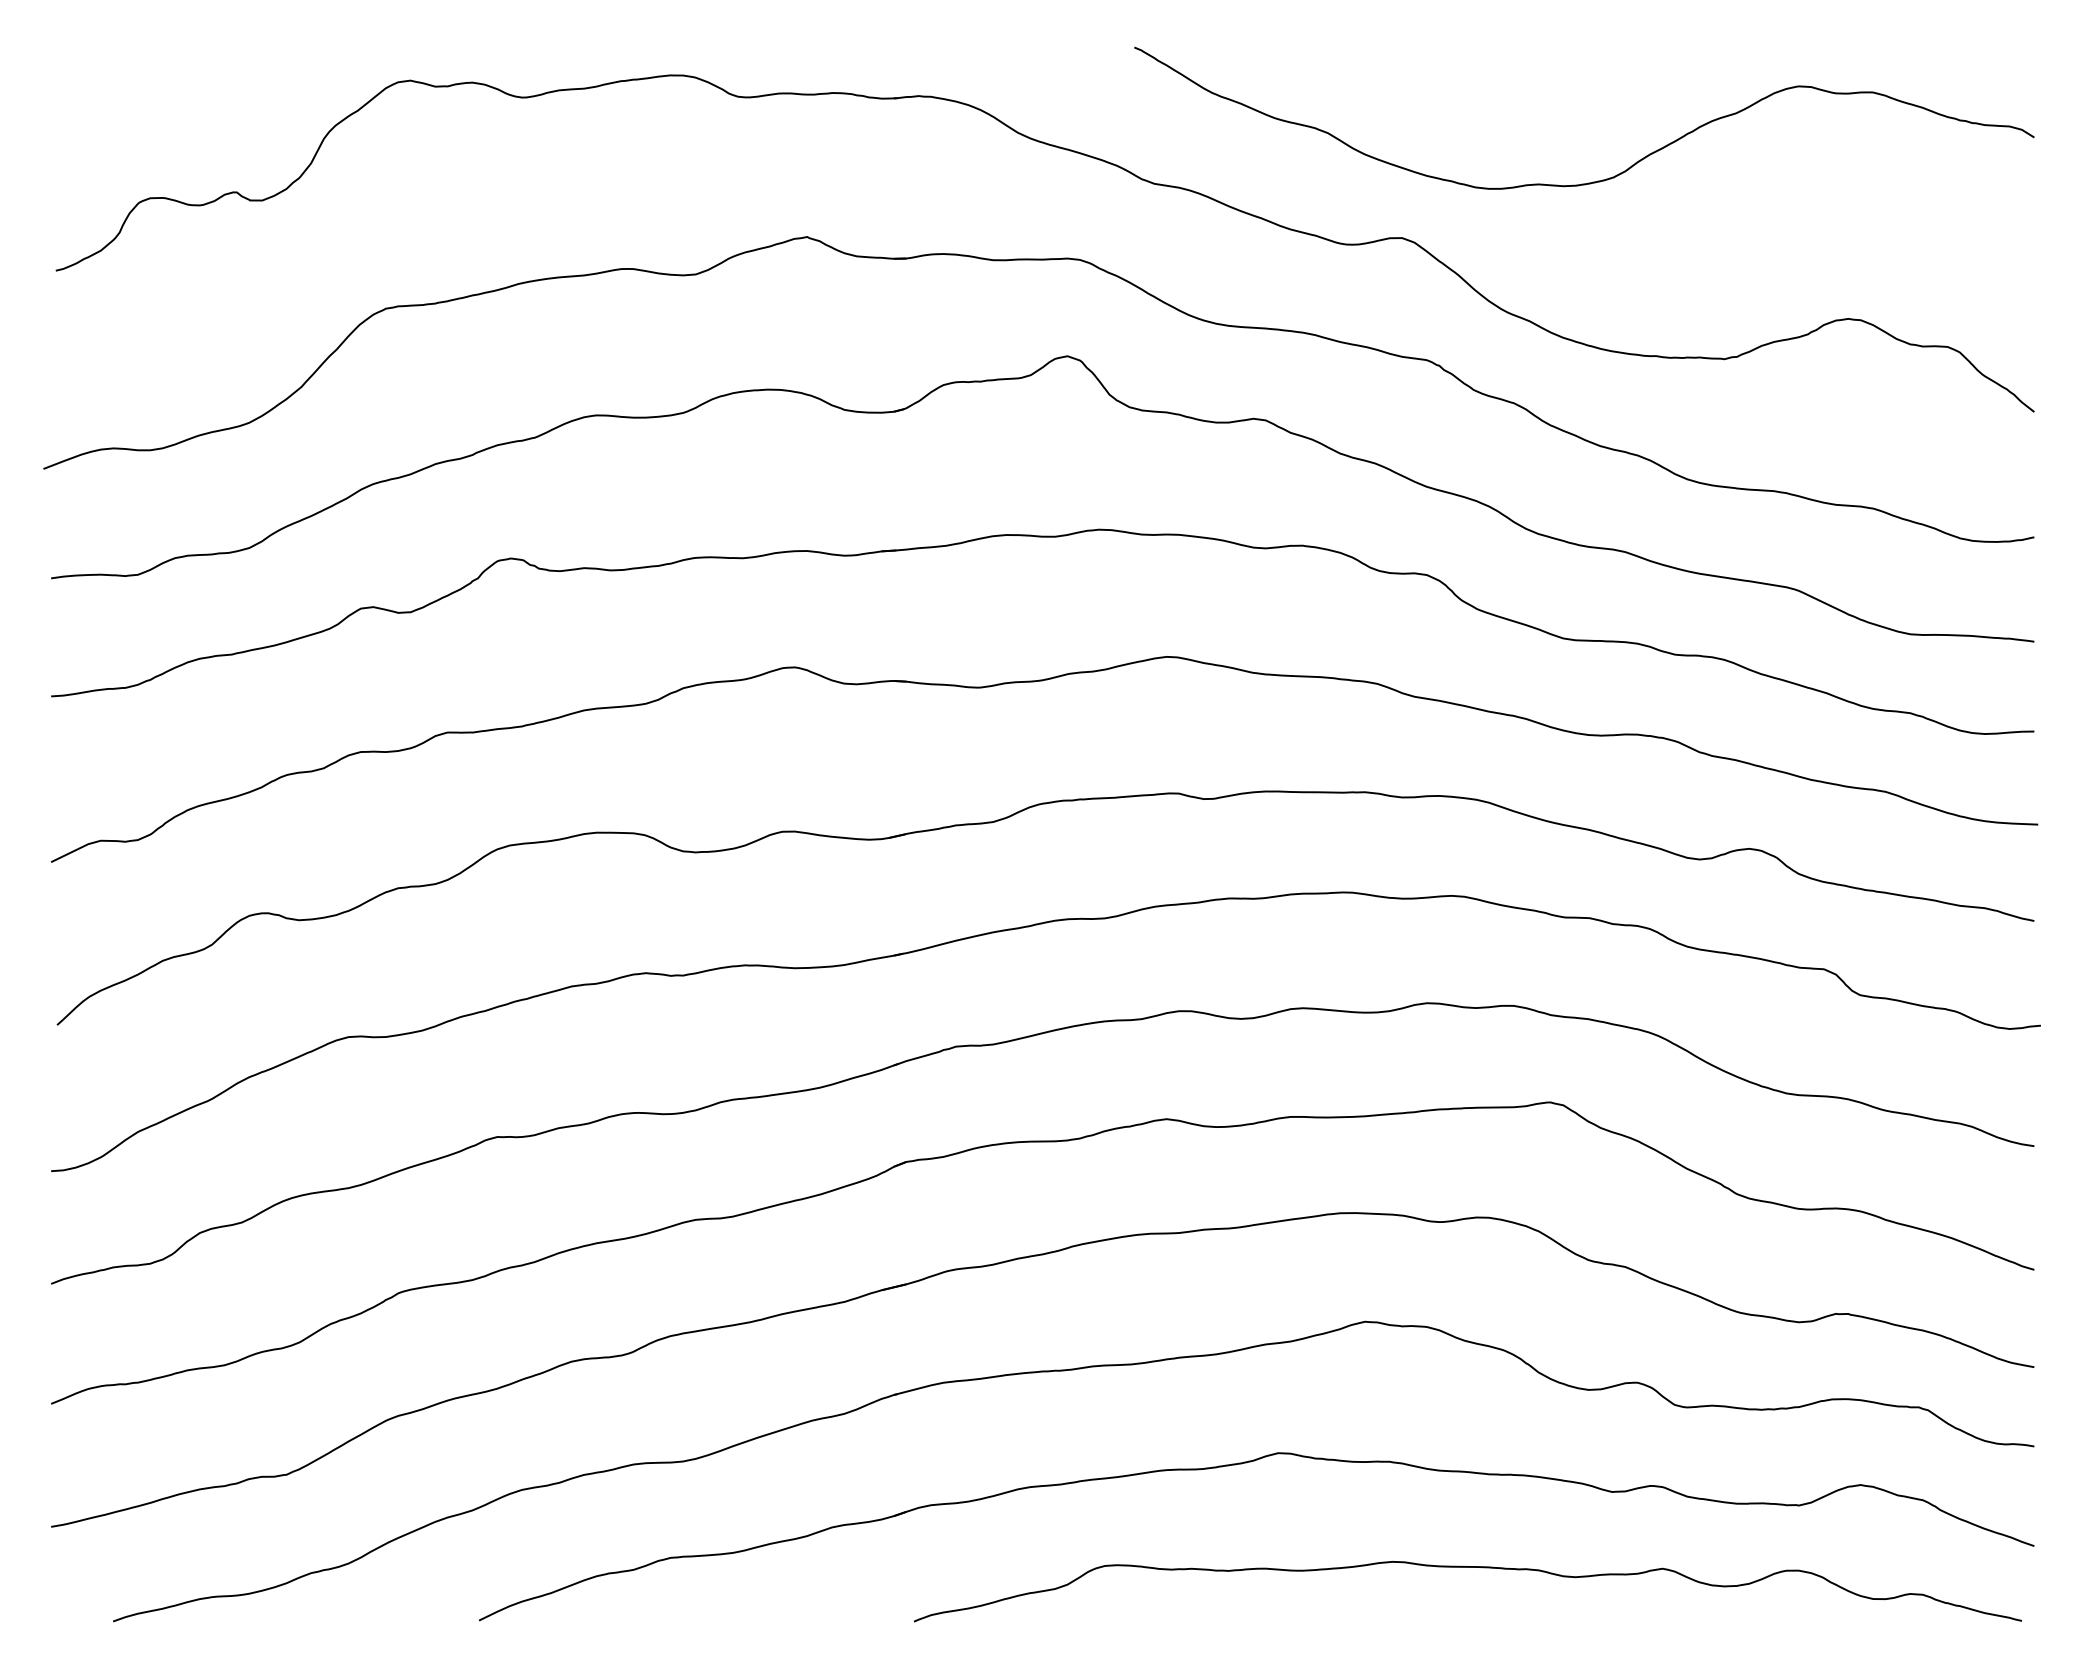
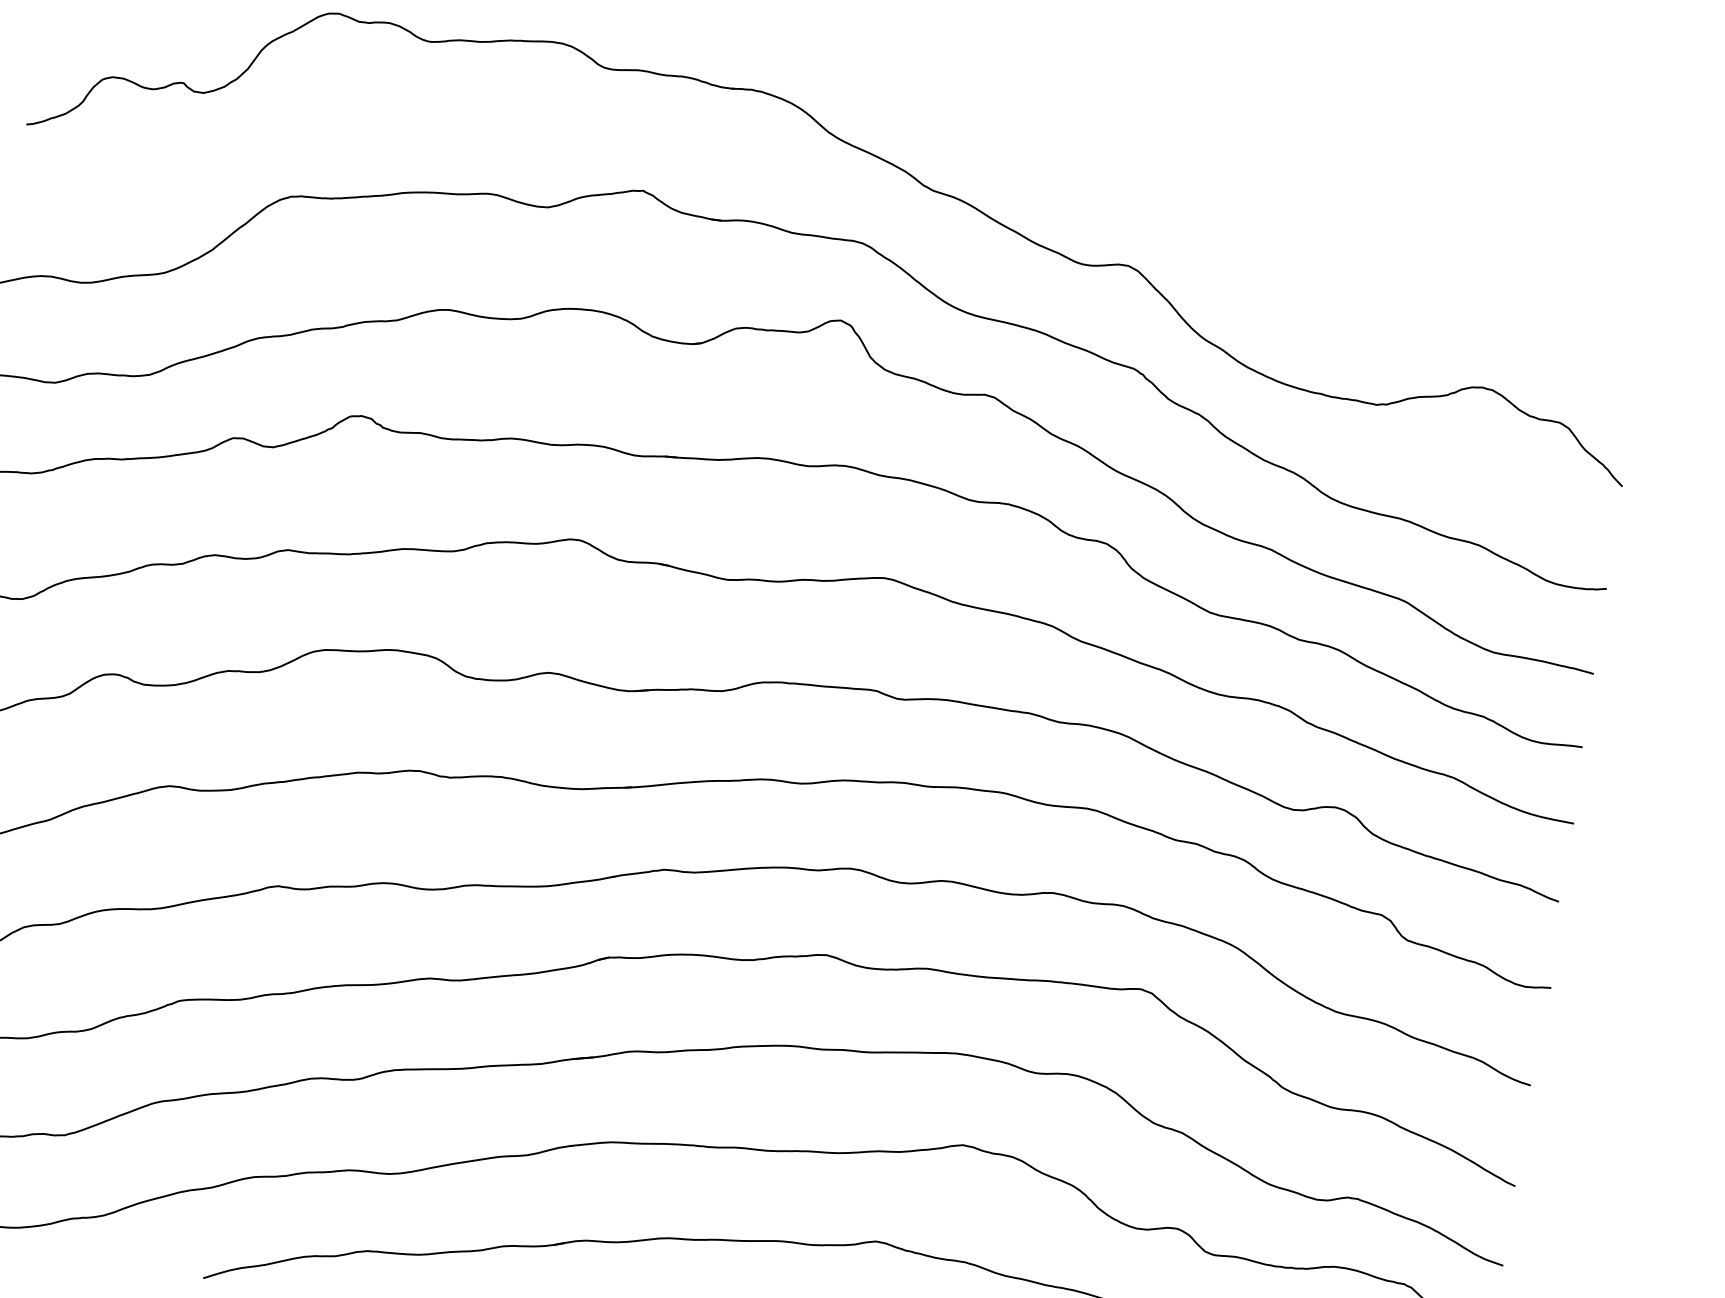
curve: (1597, 180) -> (1295, 243), removed

